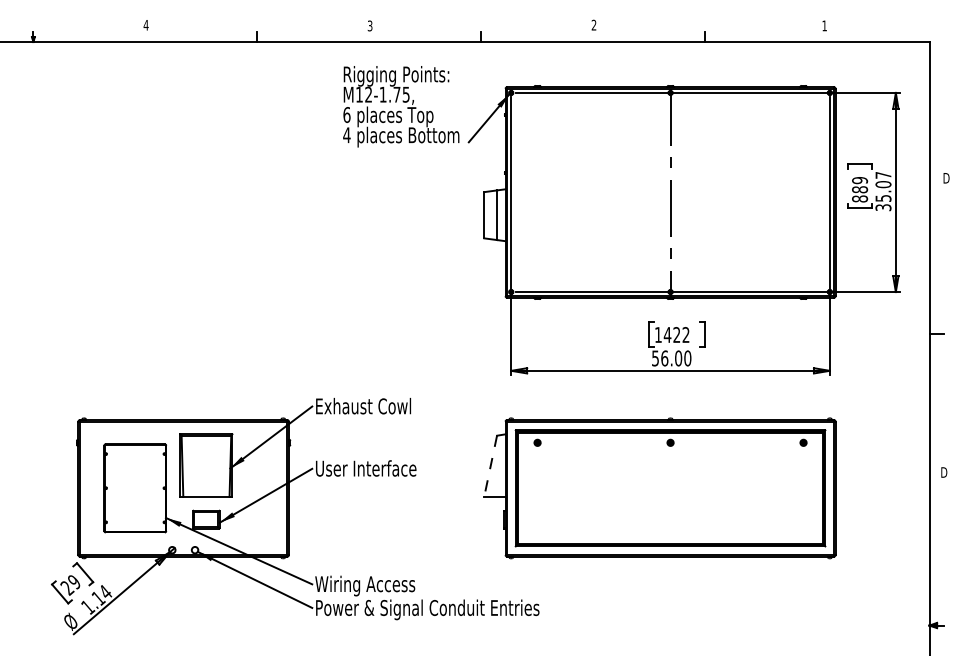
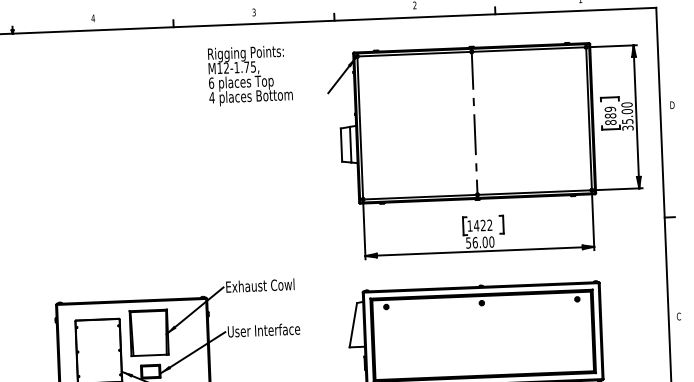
text: (401, 106) -> (250, 75), moved
text: (883, 174) -> (627, 104), 35.07 -> 35.00
line: (490, 466) -> (353, 325), dashed -> solid
text: (943, 472) -> (678, 316), D -> C

